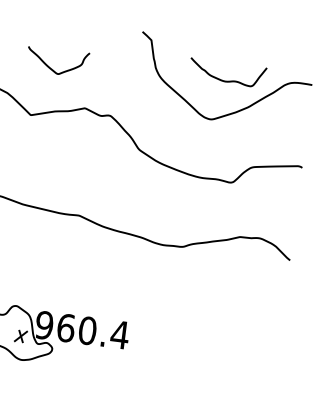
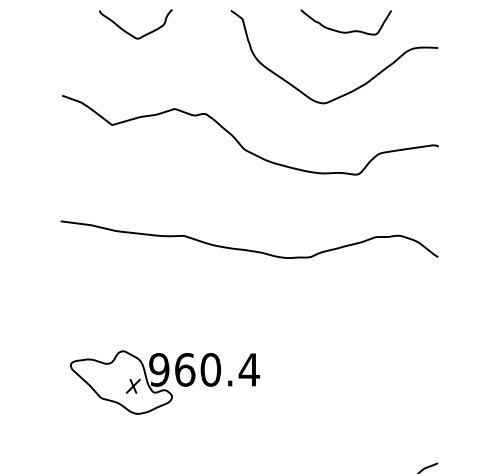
curve: (52, 68) -> (130, 33), moved
curve: (226, 80) -> (345, 31), moved

